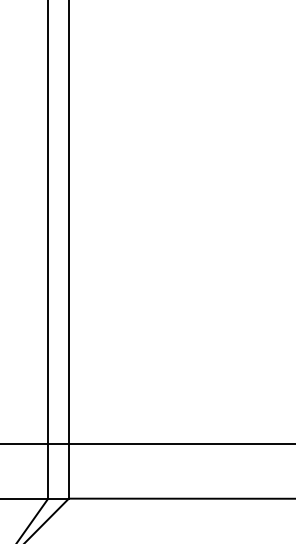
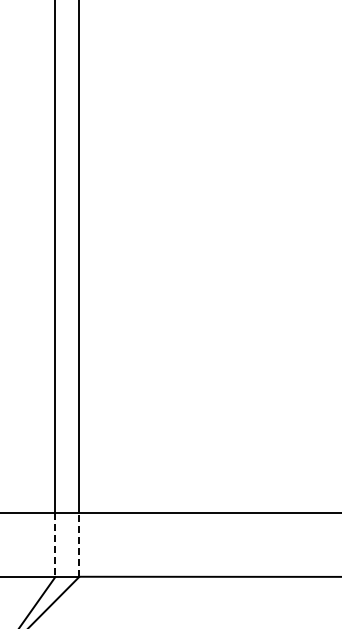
line: (48, 471) -> (55, 545), solid -> dashed
line: (68, 471) -> (79, 545), solid -> dashed

